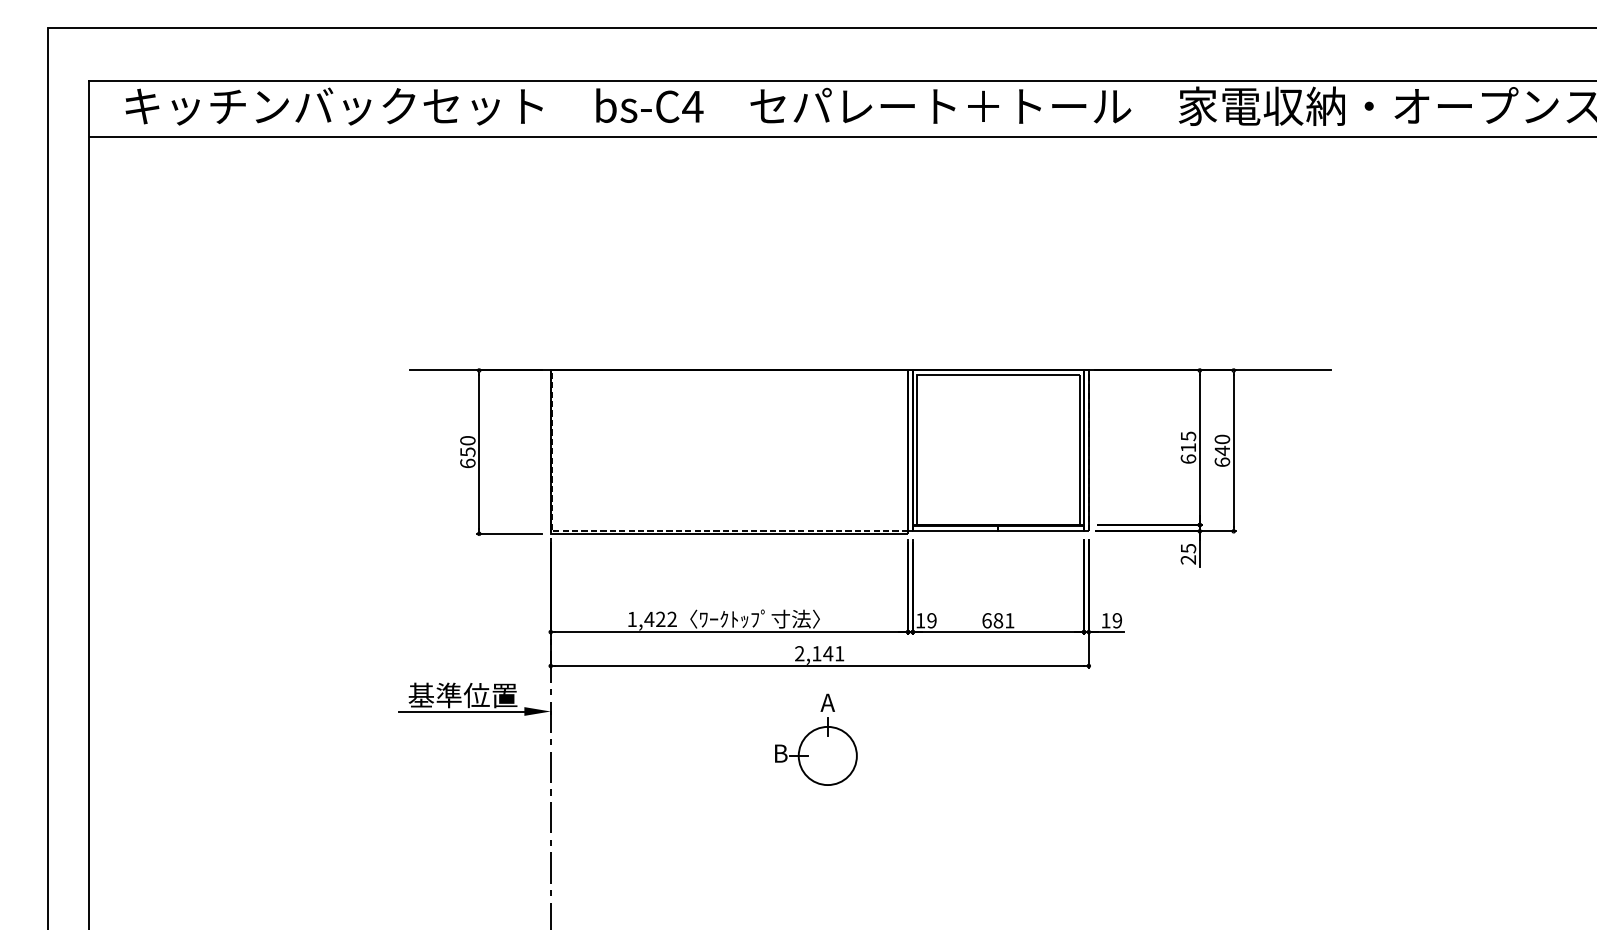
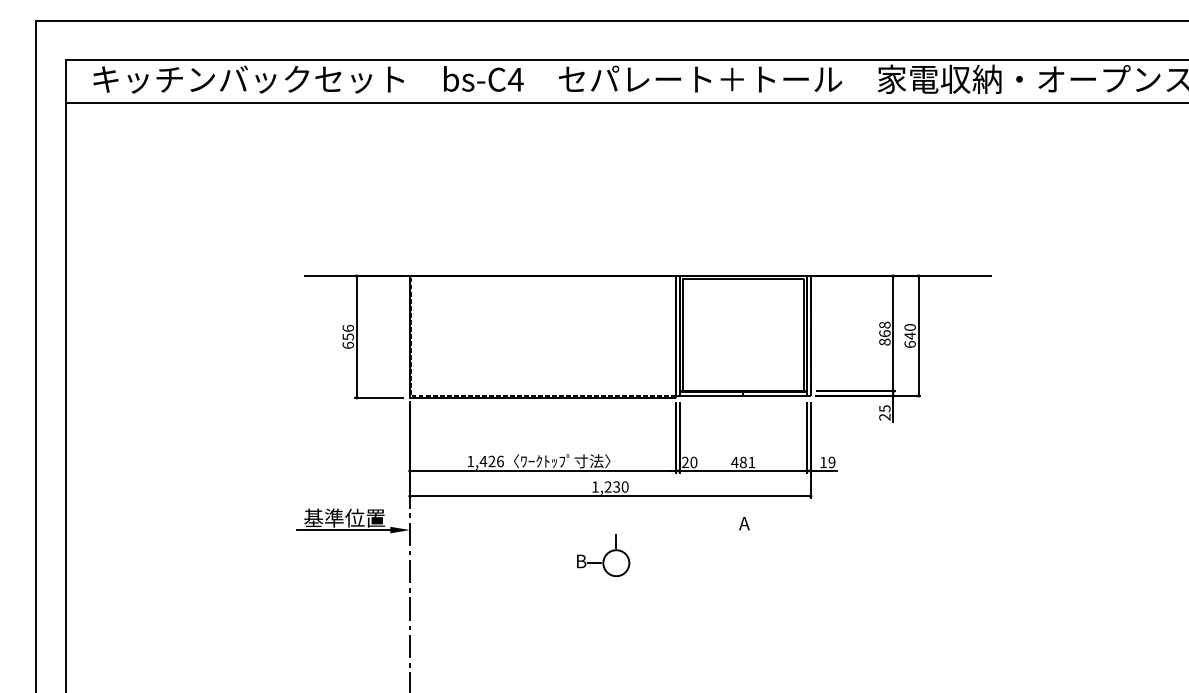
text: (467, 440) -> (348, 328), 650 -> 656
text: (1188, 447) -> (884, 333), 615 -> 868
text: (672, 619) -> (500, 461), 1,422 -> 1,426
text: (925, 620) -> (689, 462), 19 -> 20
text: (986, 620) -> (734, 462), 681 -> 481
text: (819, 653) -> (610, 486), 2,141 -> 1,230
text: (827, 702) -> (744, 523), moved
circle: (827, 755) -> (616, 562), size x0.6

